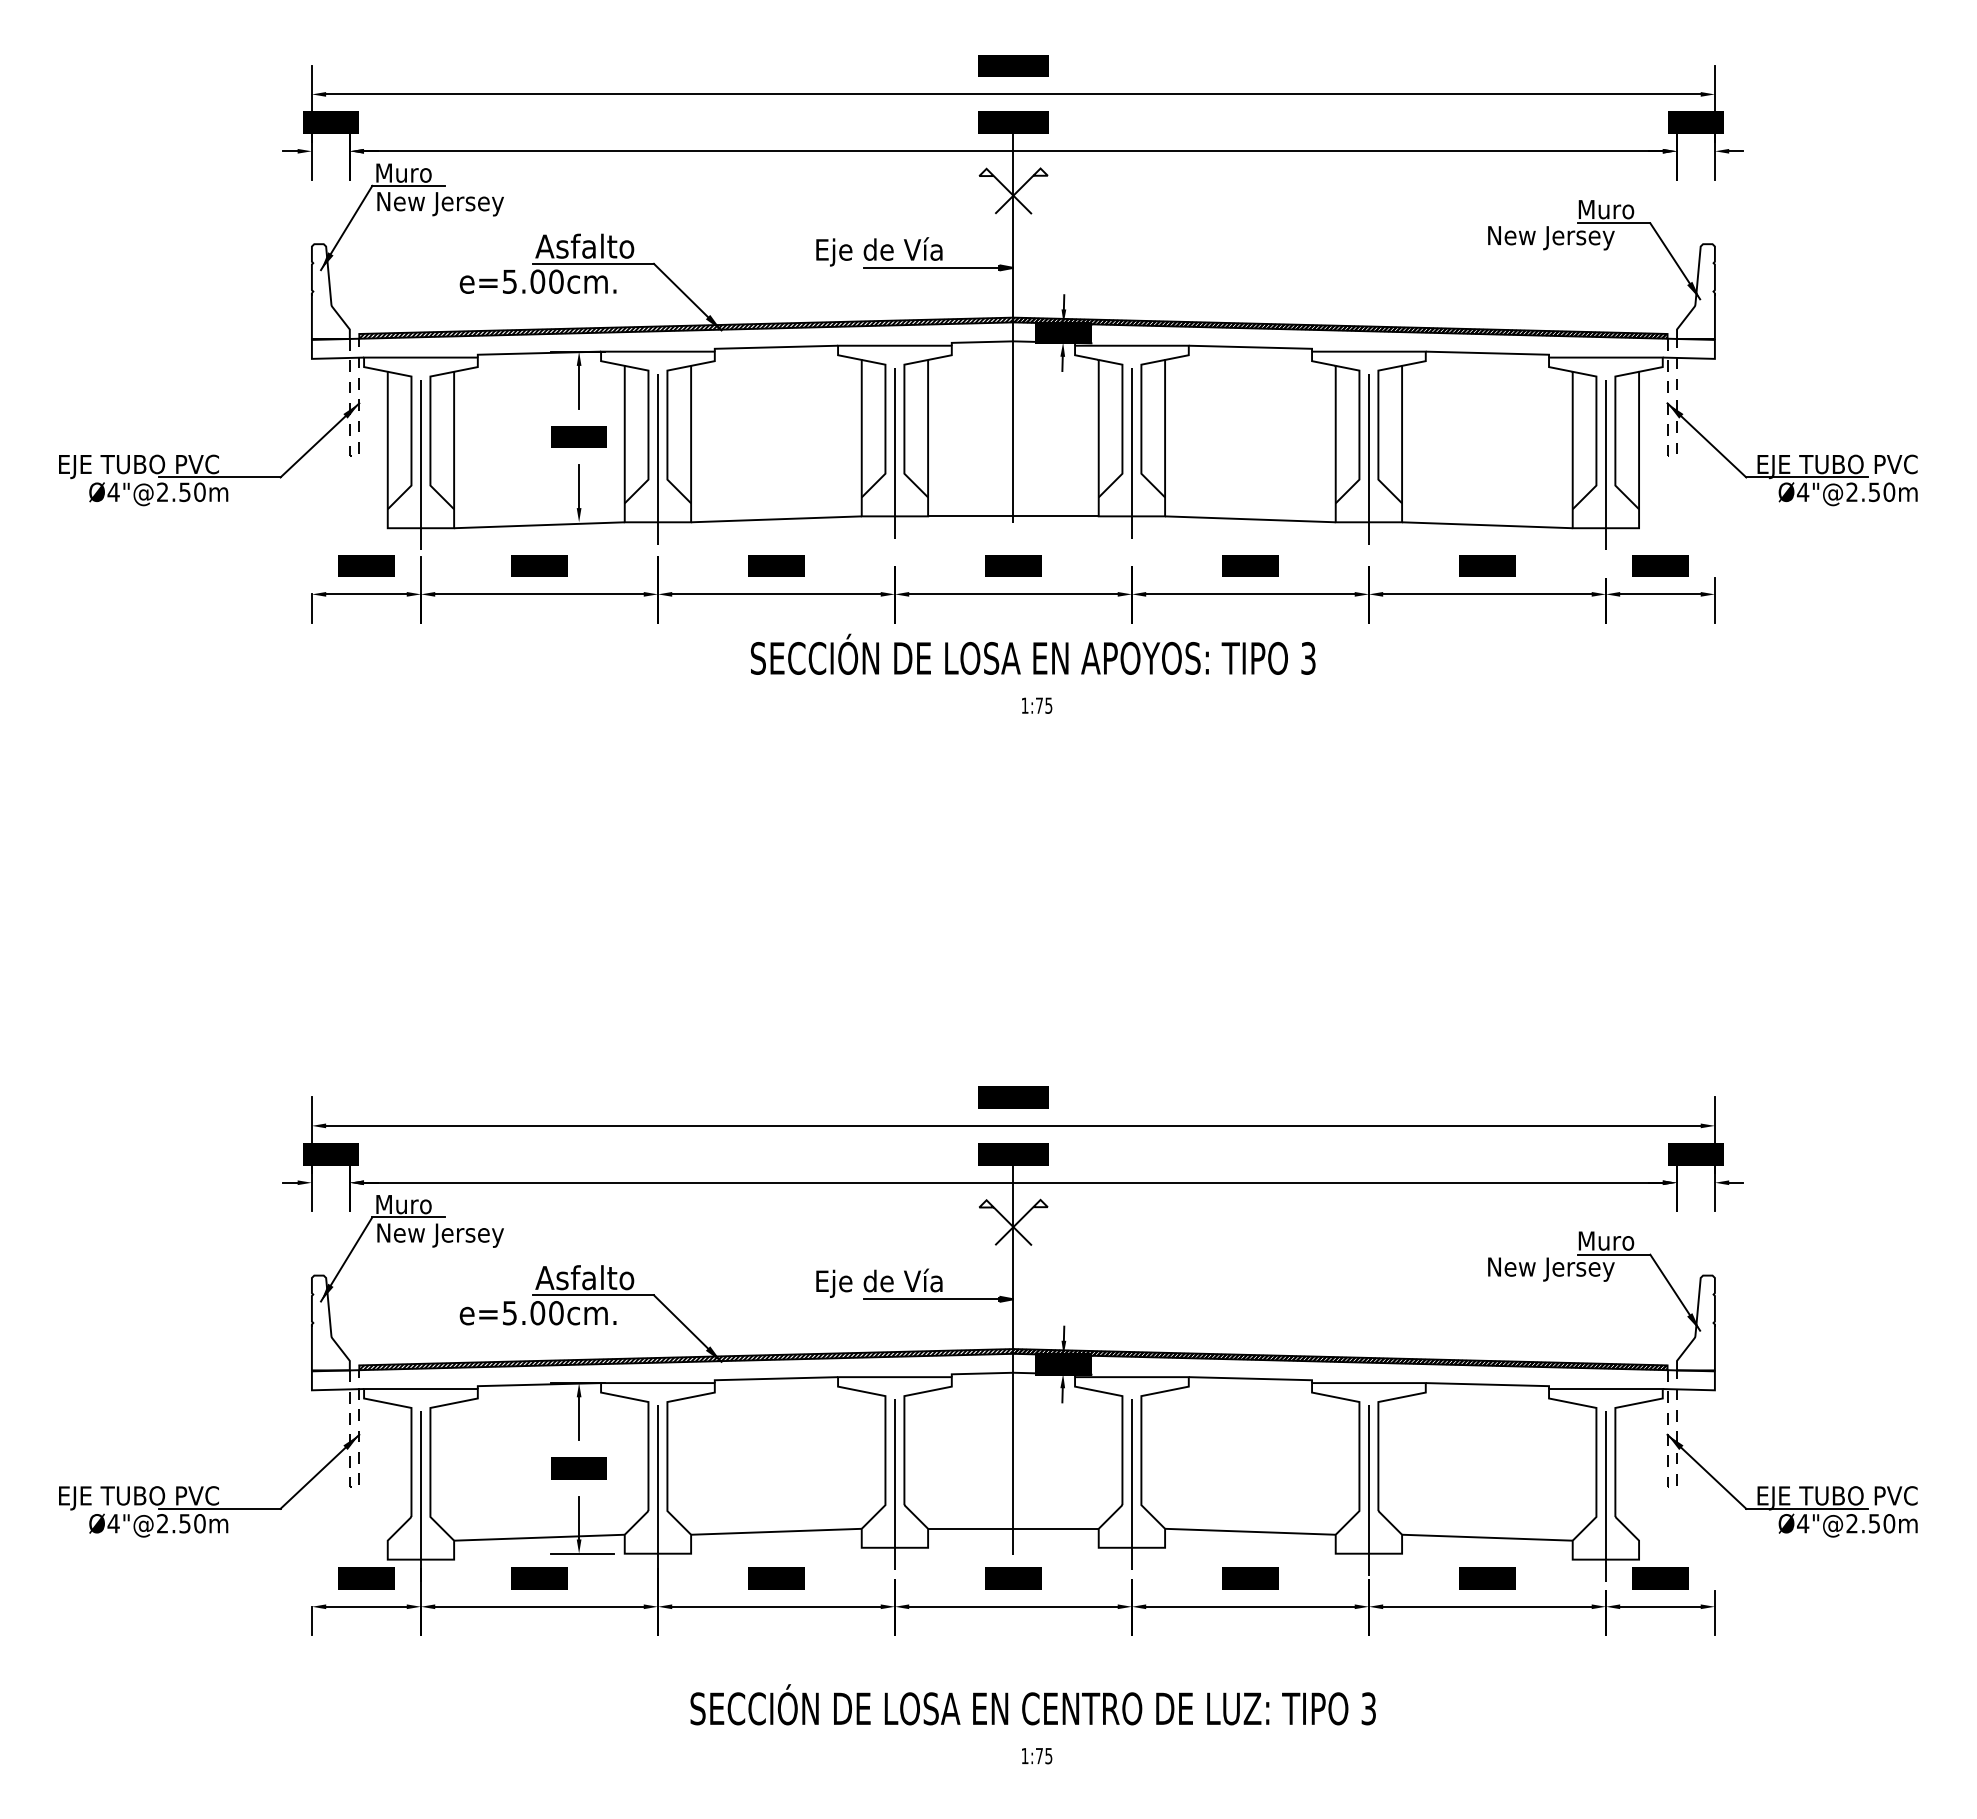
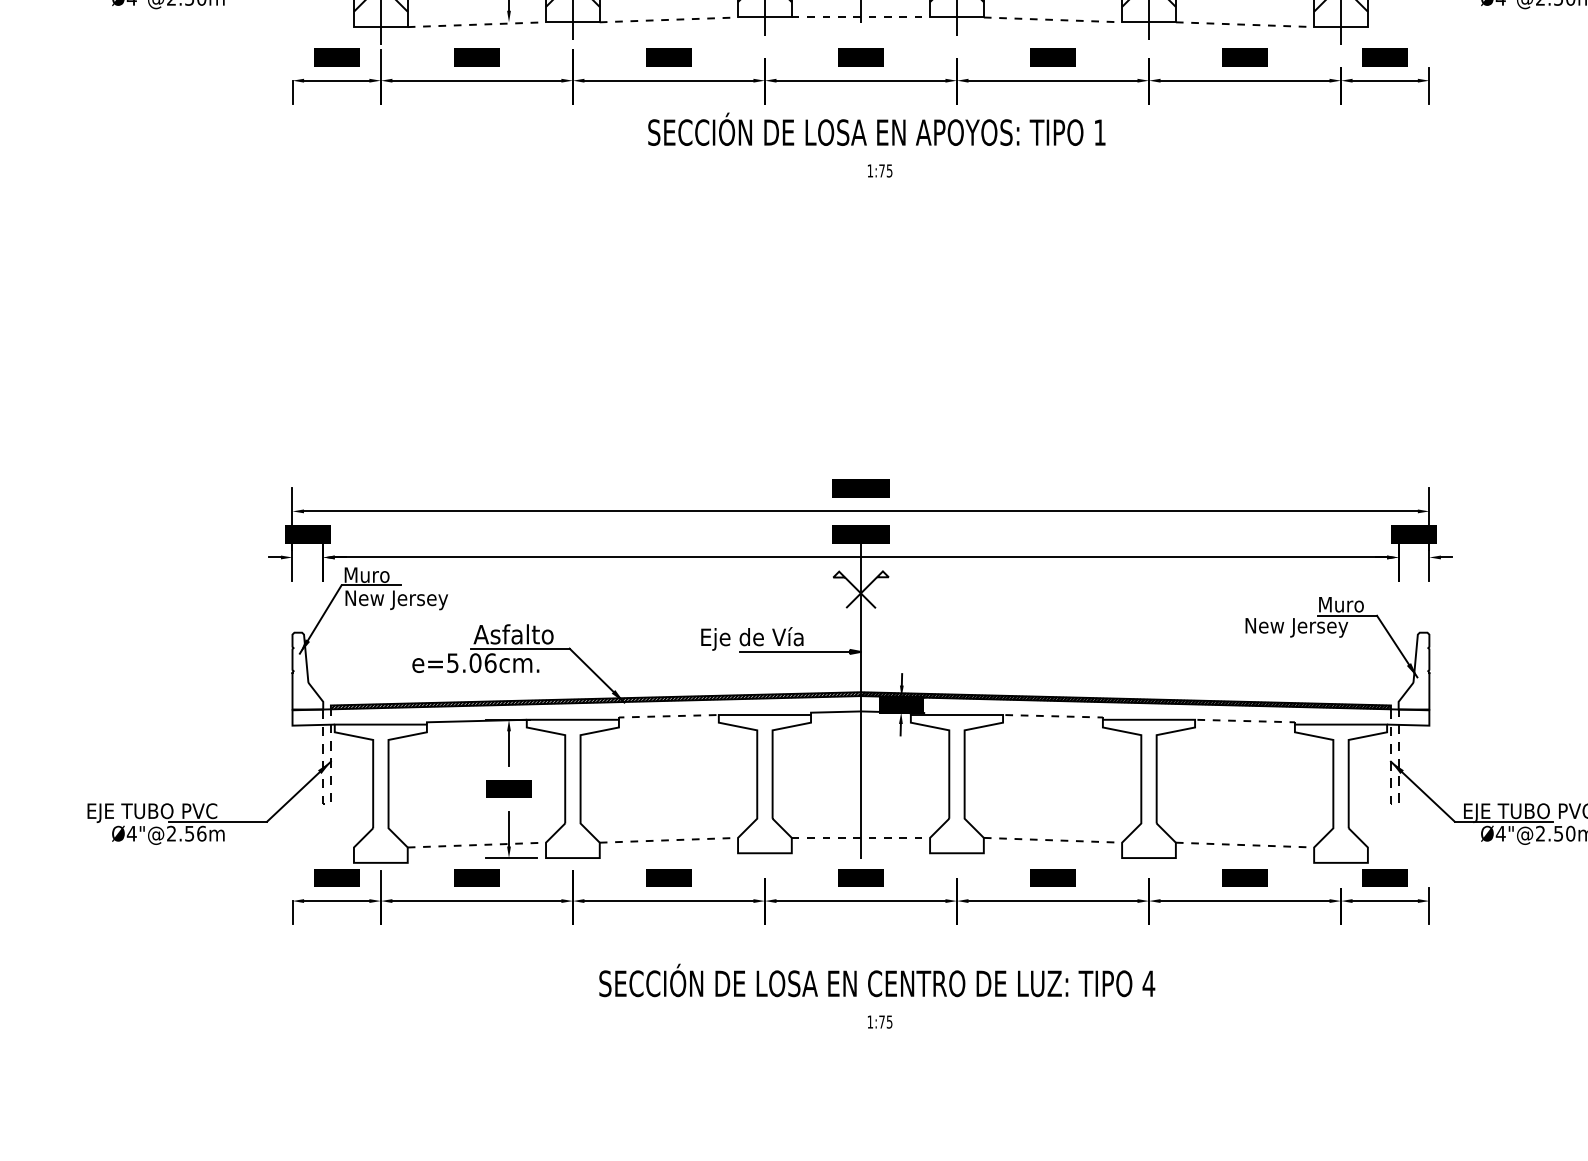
line: (1013, 516) -> (861, 17), solid -> dashed
line: (776, 519) -> (668, 20), solid -> dashed
line: (1250, 519) -> (1053, 20), solid -> dashed
line: (539, 525) -> (476, 24), solid -> dashed
line: (1487, 525) -> (1245, 24), solid -> dashed
text: (1308, 658) -> (1100, 132), 3 -> 1
text: (556, 1313) -> (490, 663), e=5.00cm. -> e=5.06cm.
line: (774, 1378) -> (667, 716), solid -> dashed
line: (1252, 1378) -> (1054, 716), solid -> dashed
line: (1489, 1384) -> (1246, 720), solid -> dashed
line: (894, 1484) -> (764, 801), removed
line: (1131, 1484) -> (956, 801), removed
line: (657, 1490) -> (572, 806), removed
line: (1368, 1490) -> (1148, 806), removed
line: (420, 1496) -> (380, 811), removed
line: (1605, 1496) -> (1340, 811), removed
text: (199, 1523) -> (201, 833), Ø4"@2.50m -> Ø4"@2.56m
line: (1013, 1528) -> (861, 837), solid -> dashed
line: (776, 1531) -> (668, 840), solid -> dashed
line: (1250, 1531) -> (1053, 840), solid -> dashed
line: (539, 1537) -> (476, 844), solid -> dashed
line: (1487, 1537) -> (1245, 844), solid -> dashed
text: (1368, 1708) -> (1148, 983), 3 -> 4

